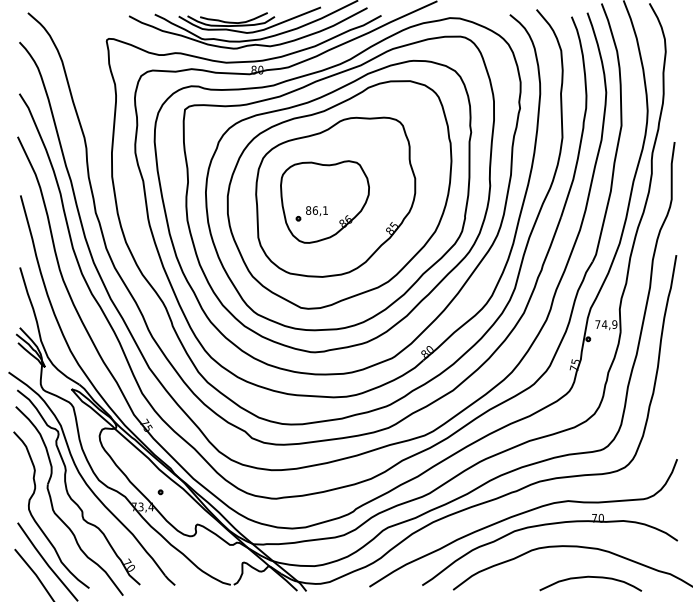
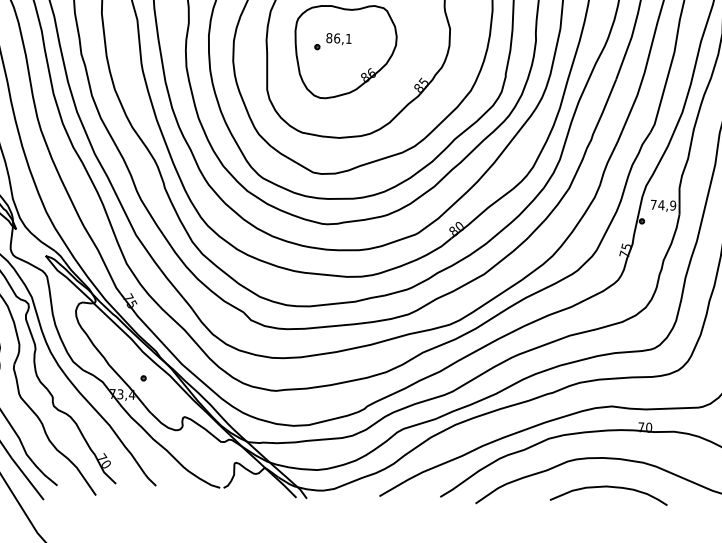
part: (311, 213) -> (332, 41), moved
curve: (590, 577) -> (608, 487), moved

